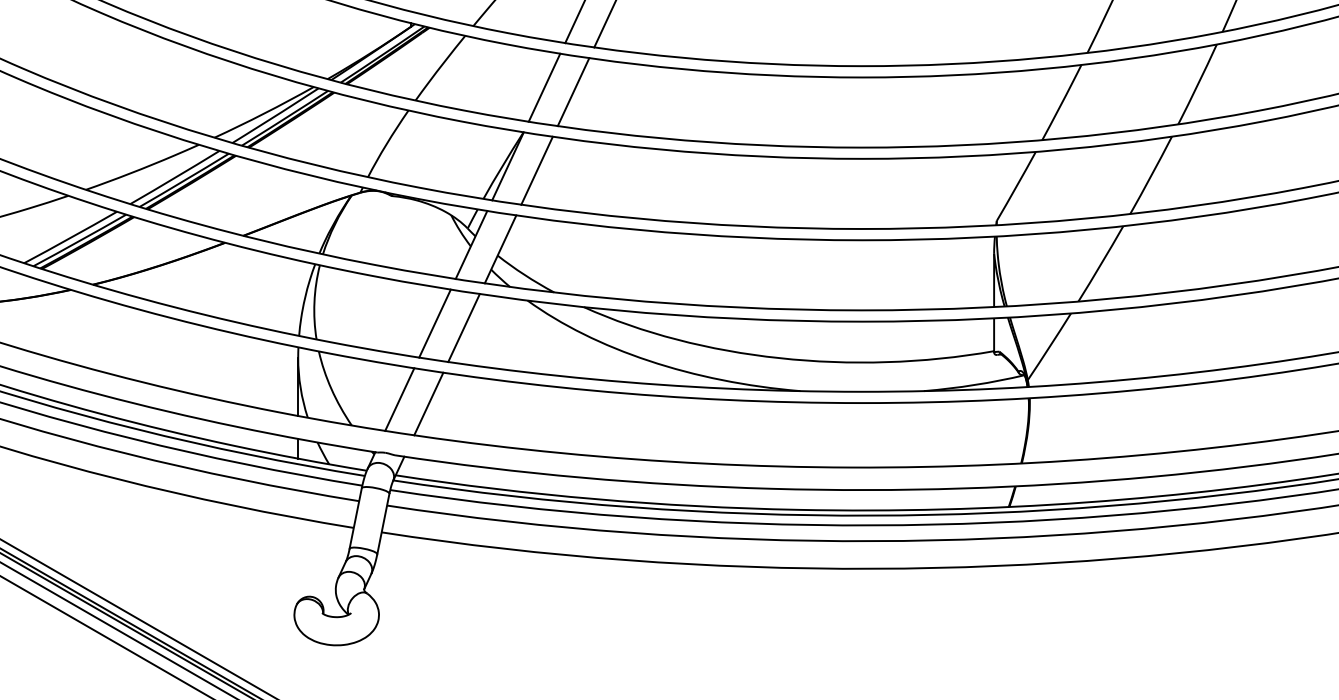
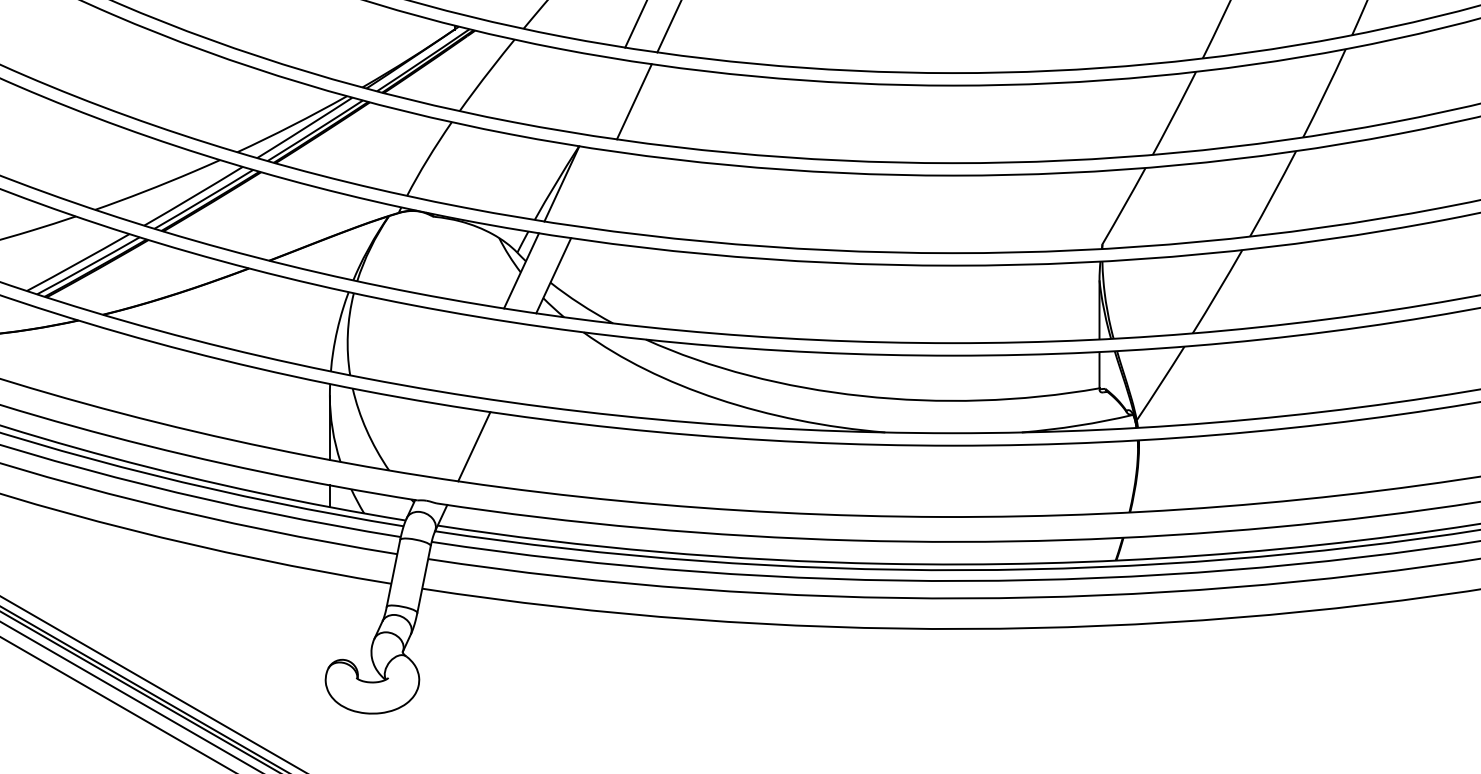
line: (544, 87) -> (602, 96), removed
line: (536, 170) -> (593, 188), removed
line: (434, 323) -> (480, 357), removed
line: (463, 328) -> (512, 363), removed
line: (399, 399) -> (441, 441), removed

